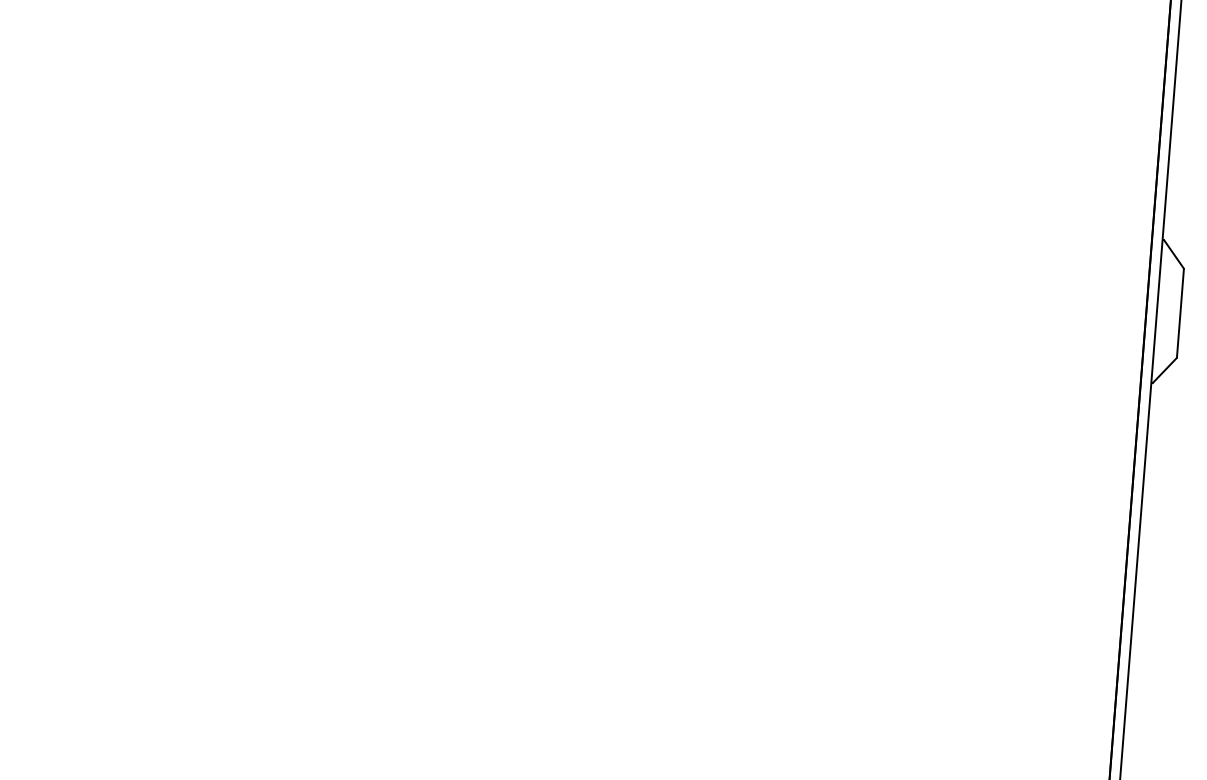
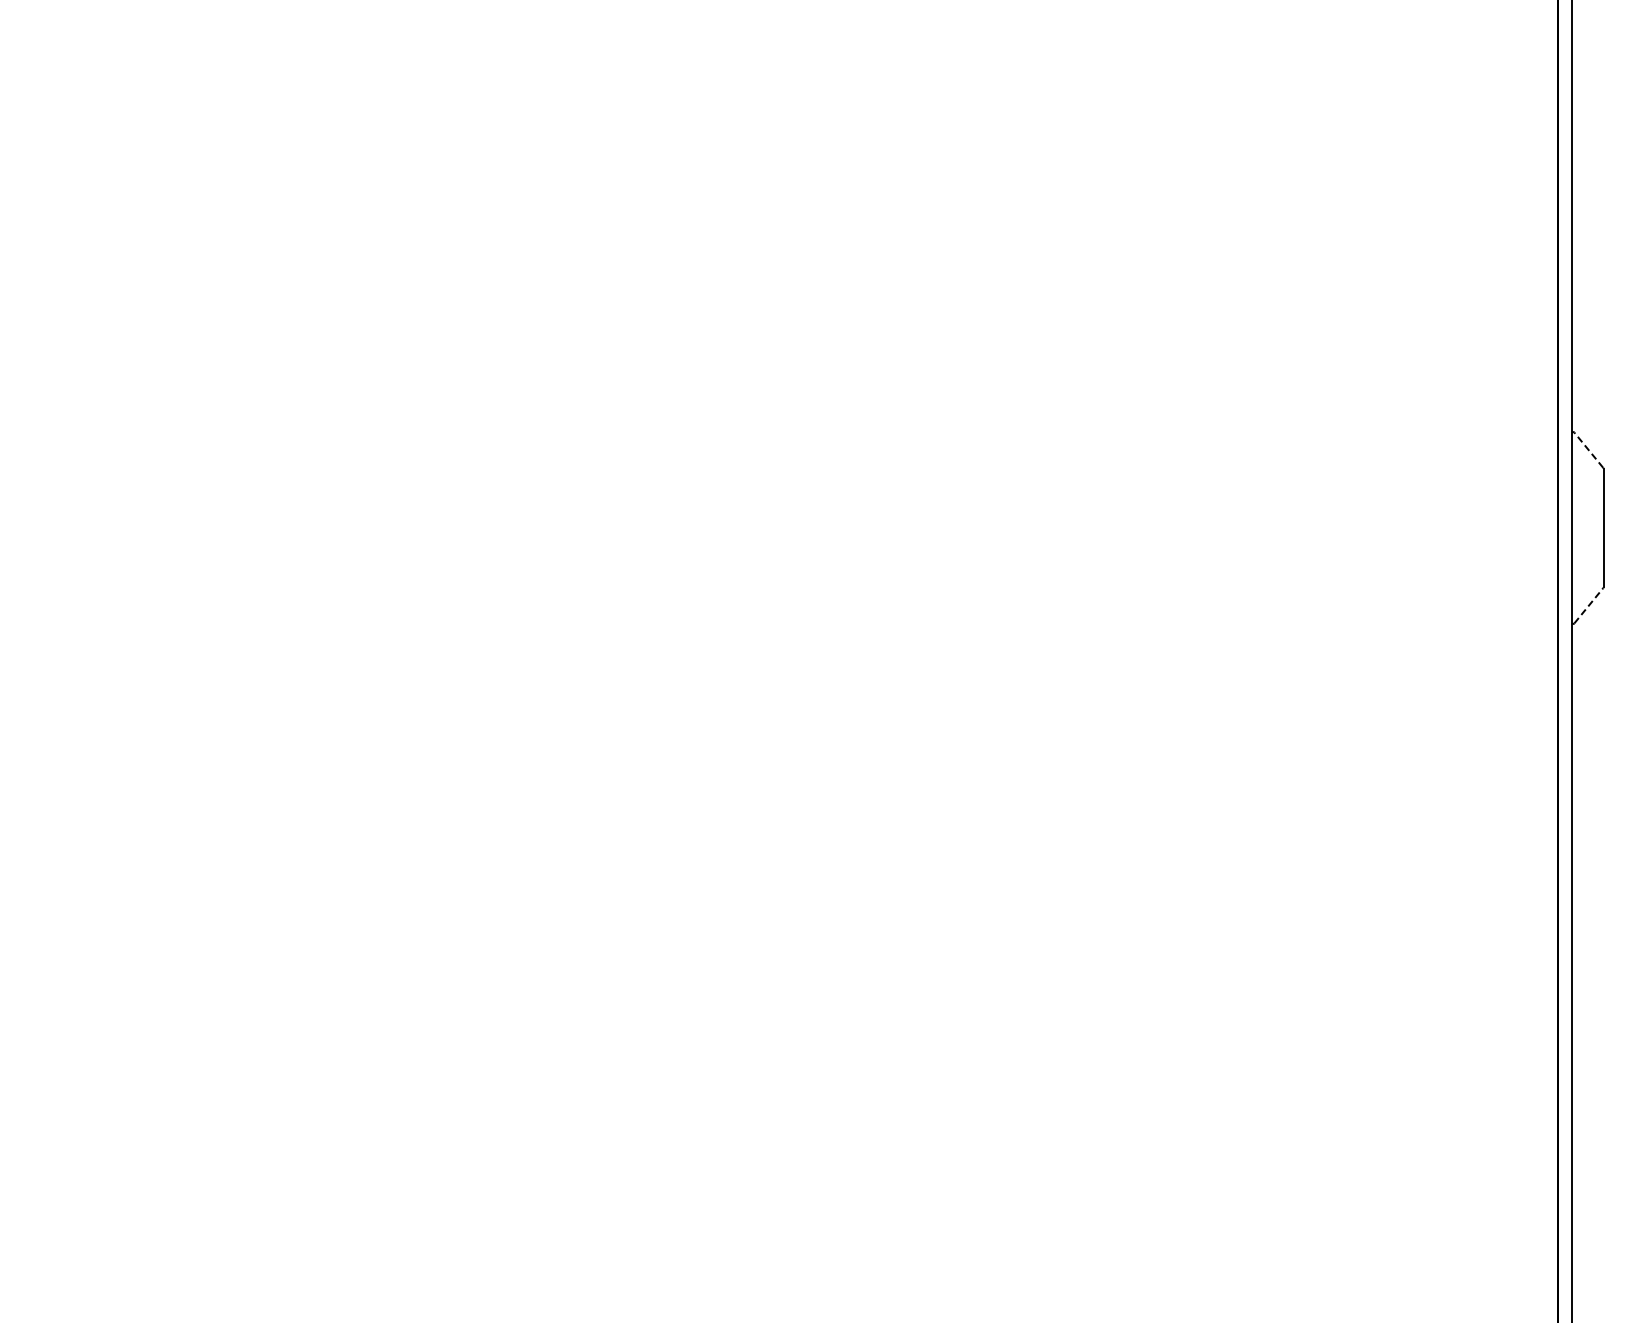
line: (1173, 254) -> (1588, 450), solid -> dashed
line: (1164, 370) -> (1588, 605), solid -> dashed

